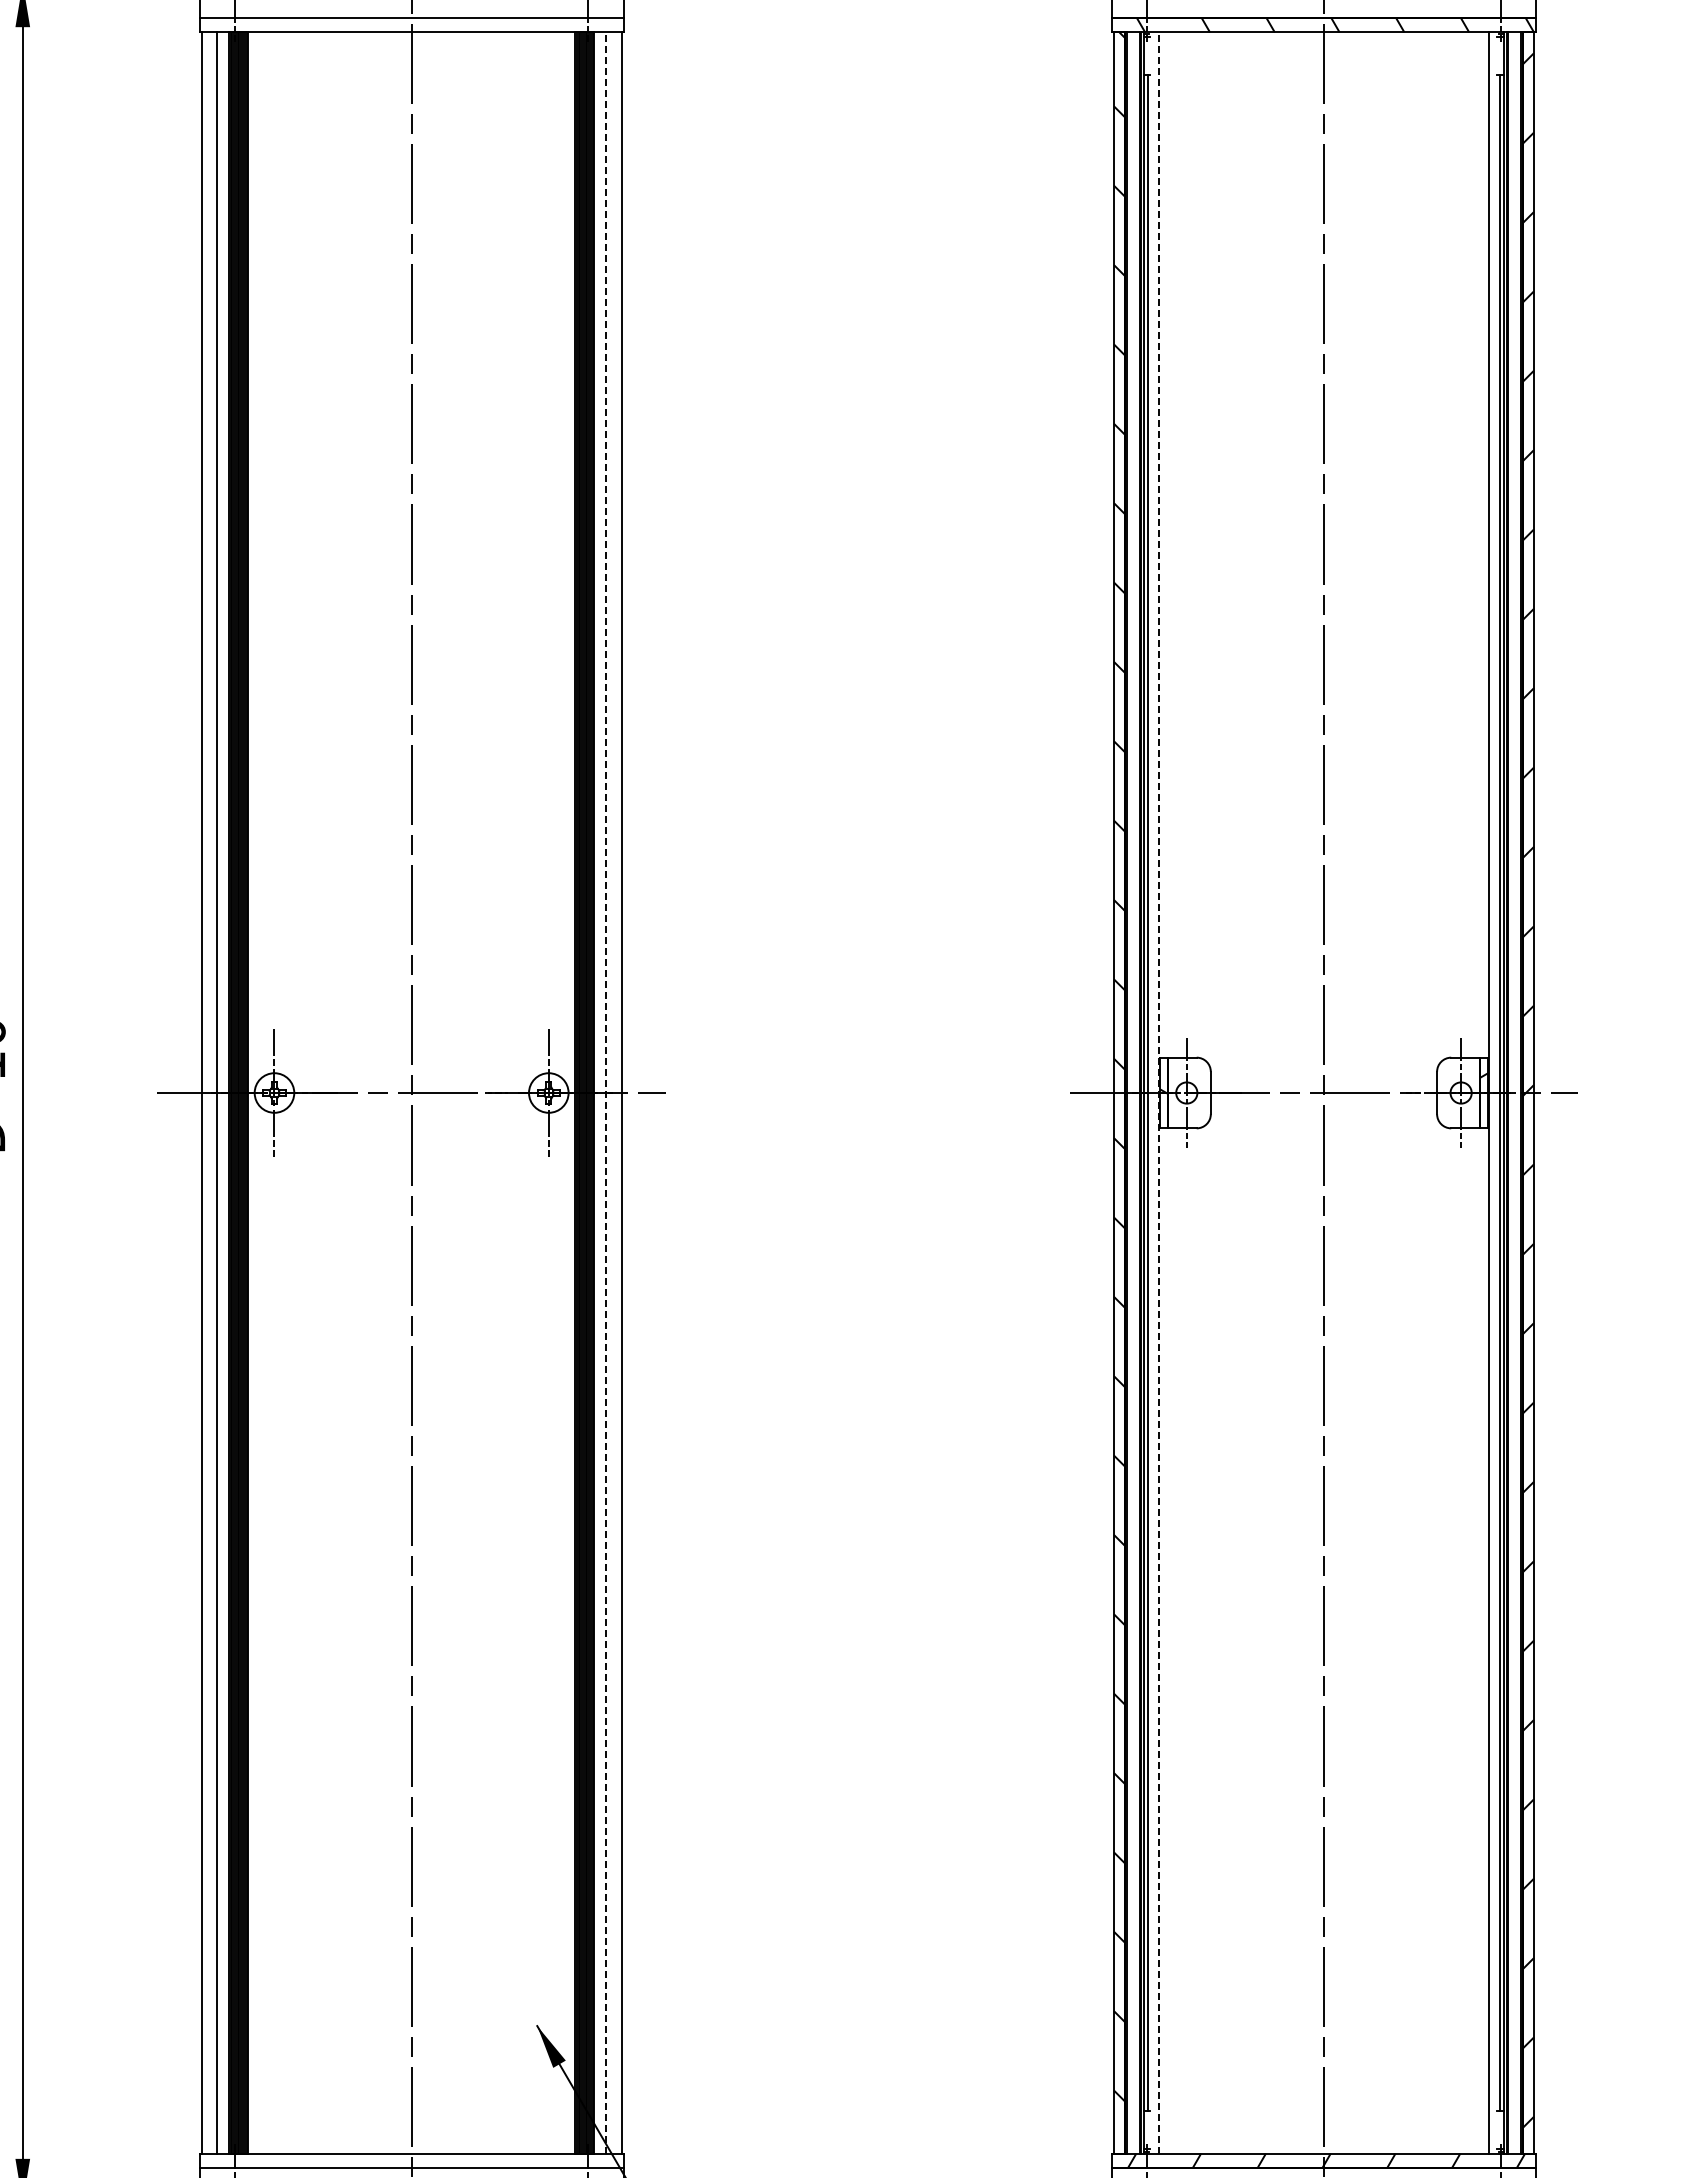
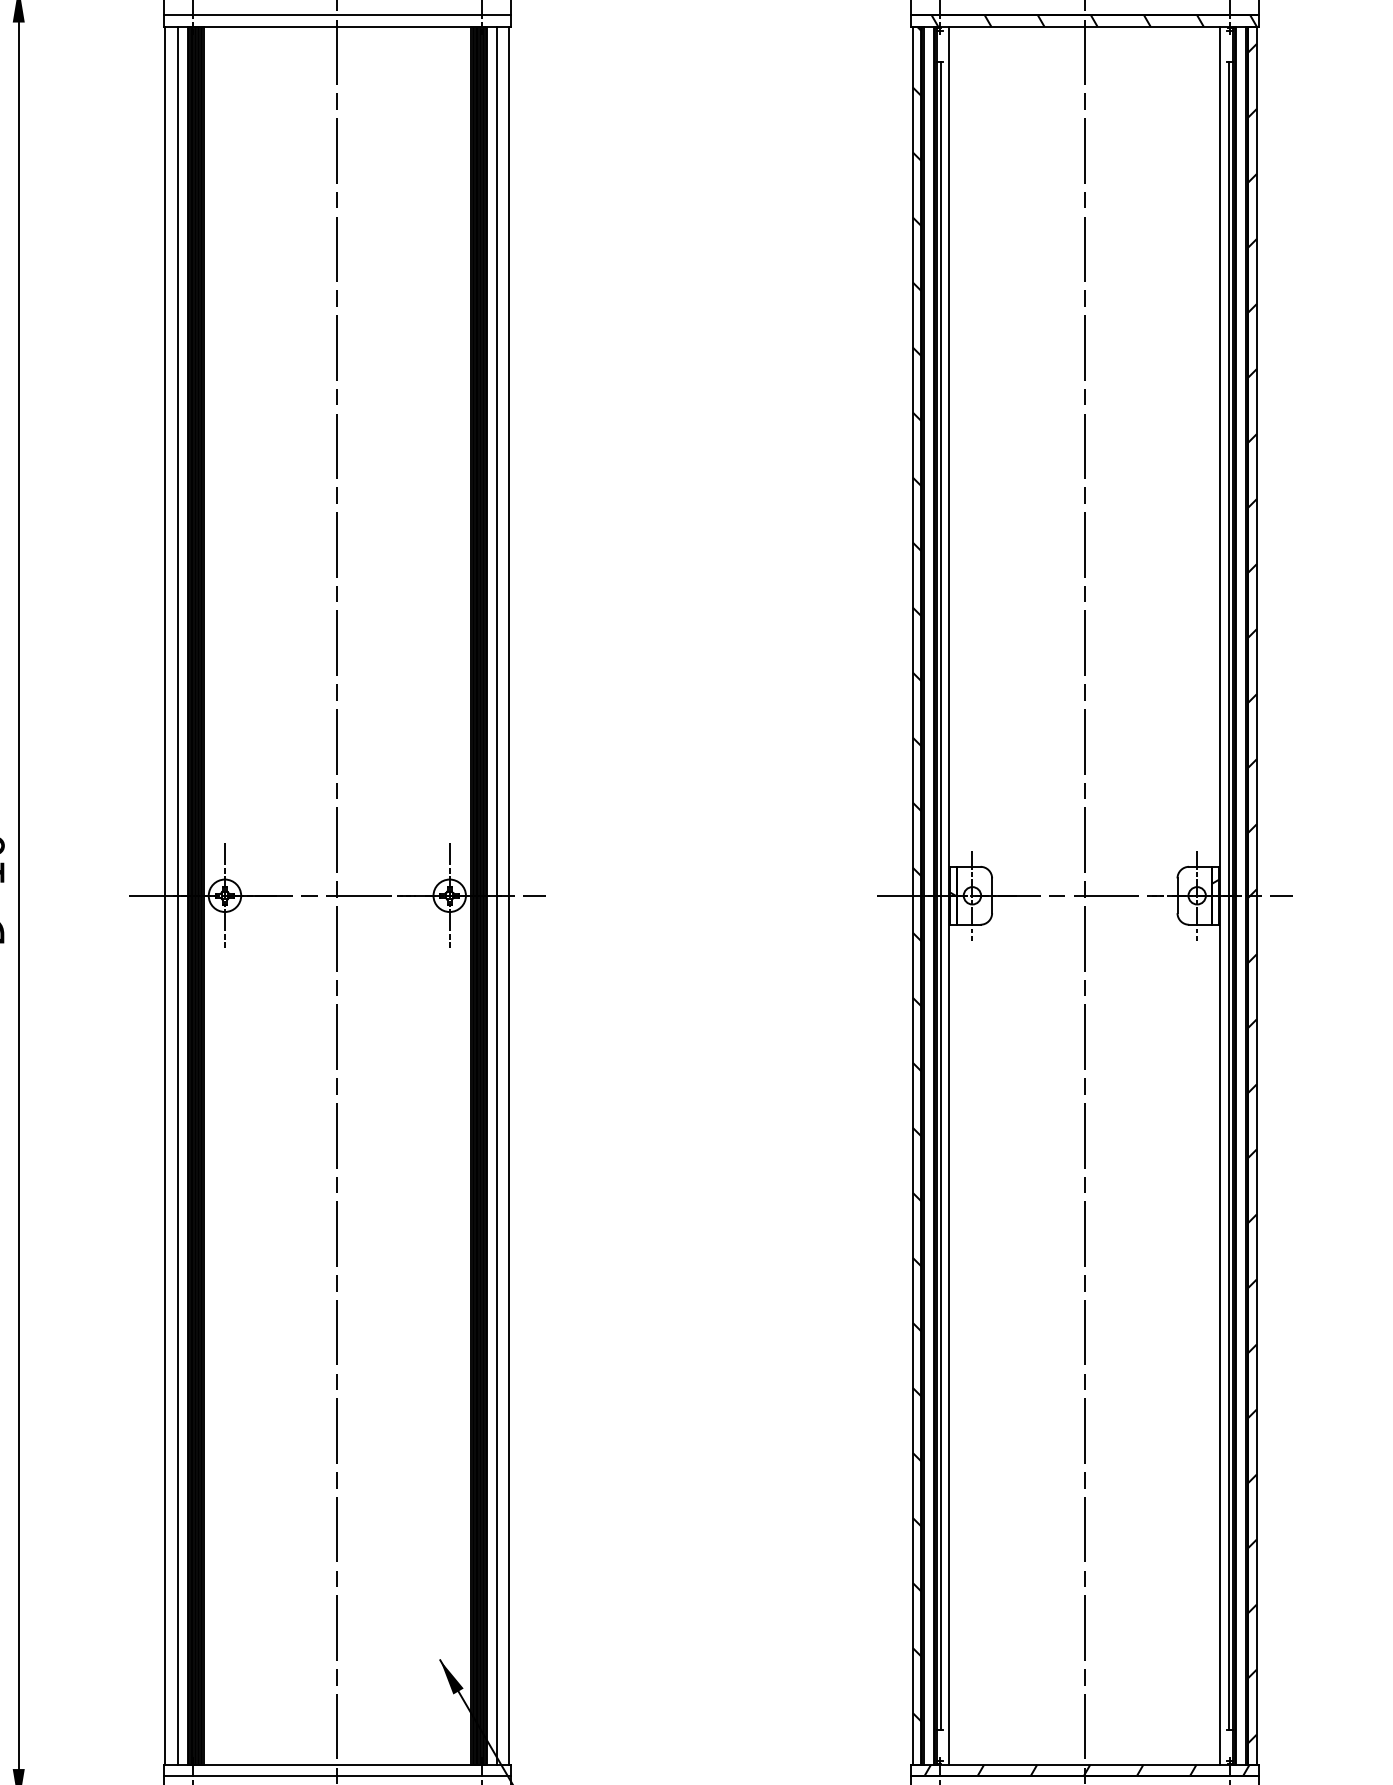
line: (606, 1093) -> (497, 896), dashed -> solid
line: (1158, 1093) -> (949, 896), dashed -> solid

